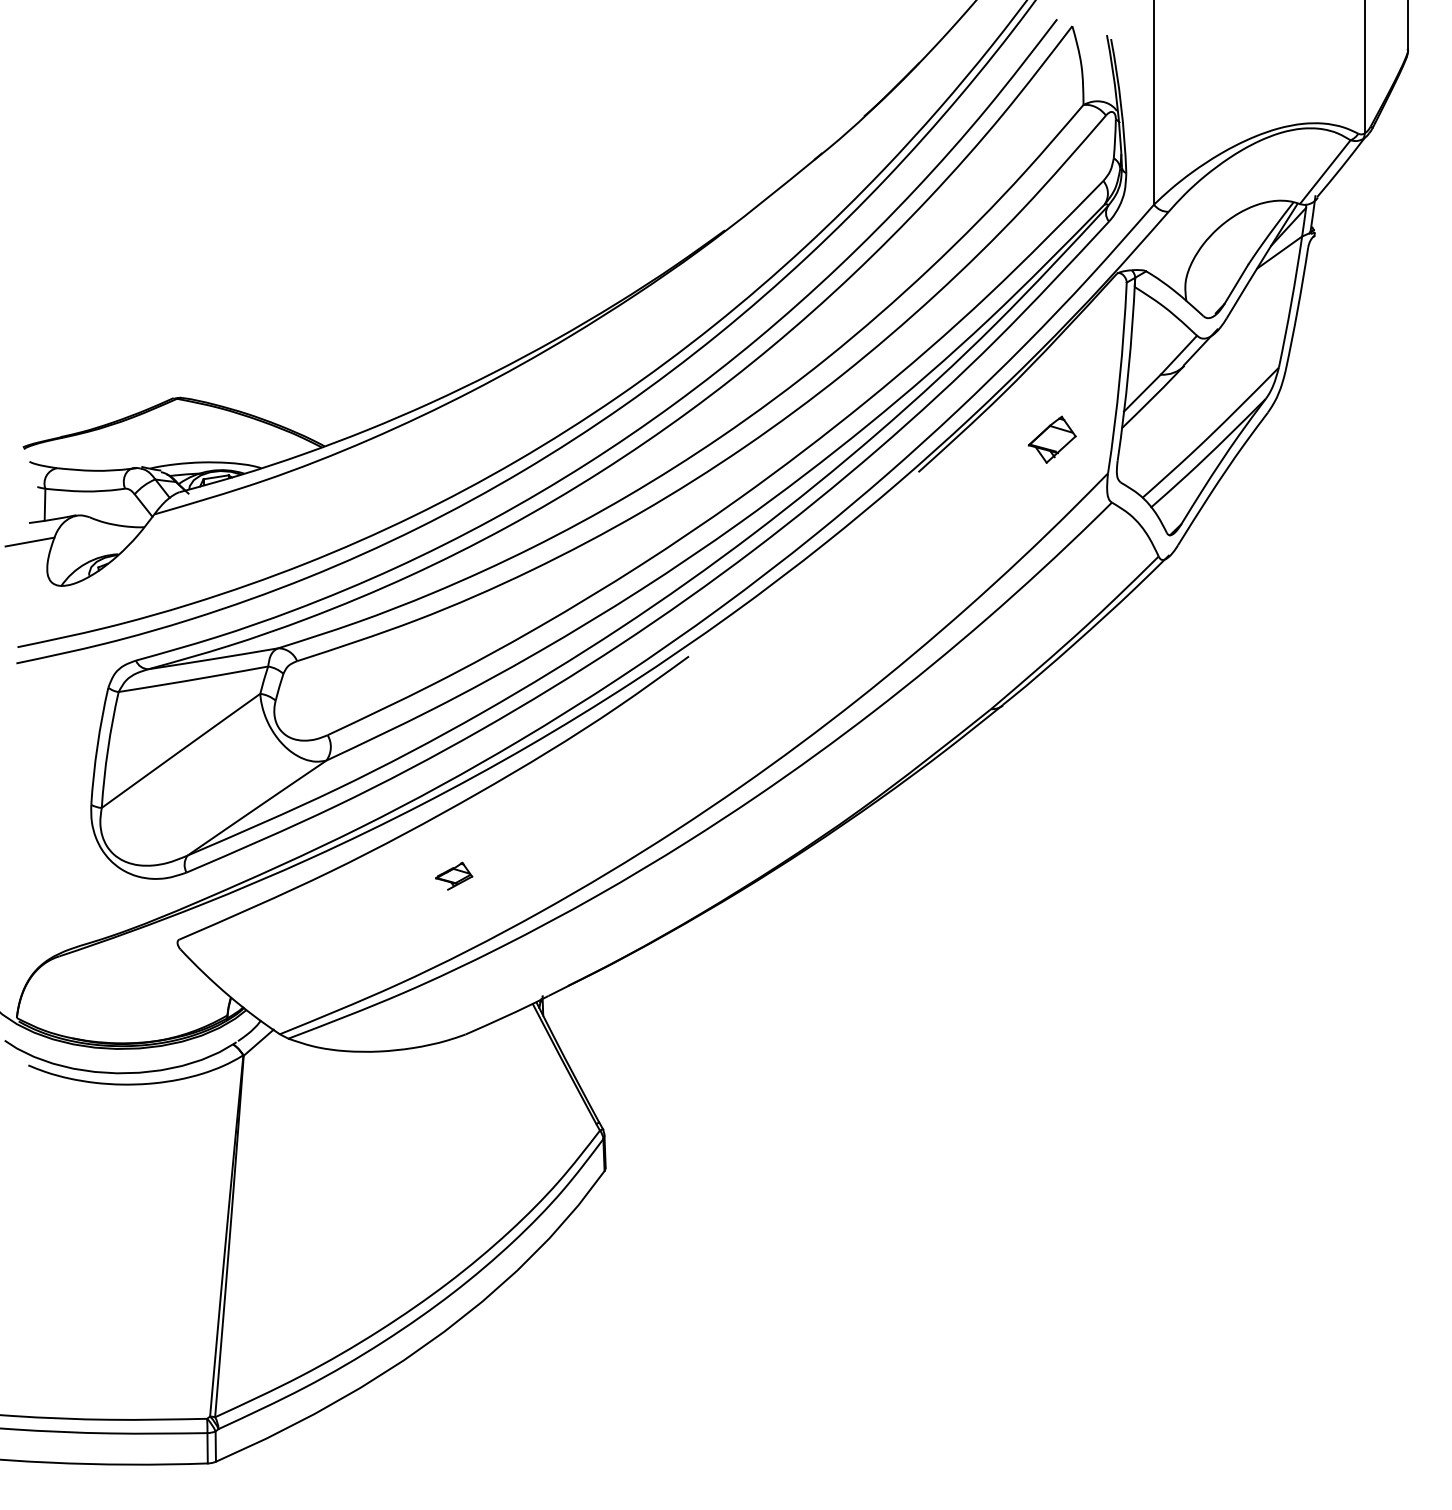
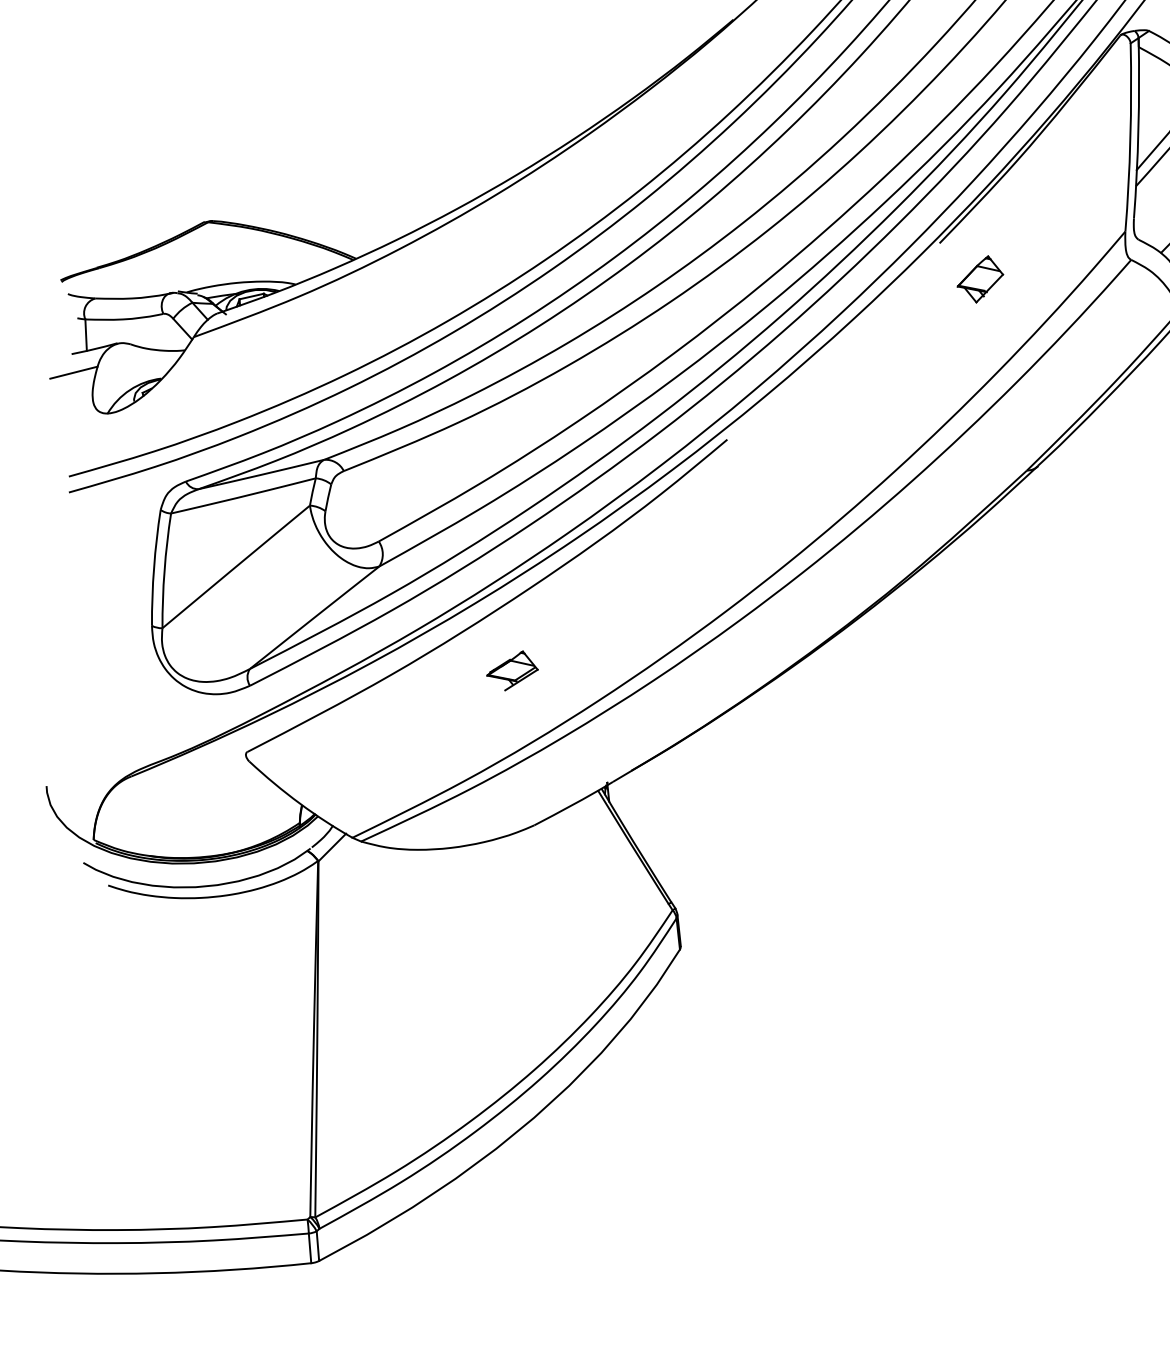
part: (1051, 439) -> (979, 279), moved
part: (453, 876) -> (511, 671), size x1.43

